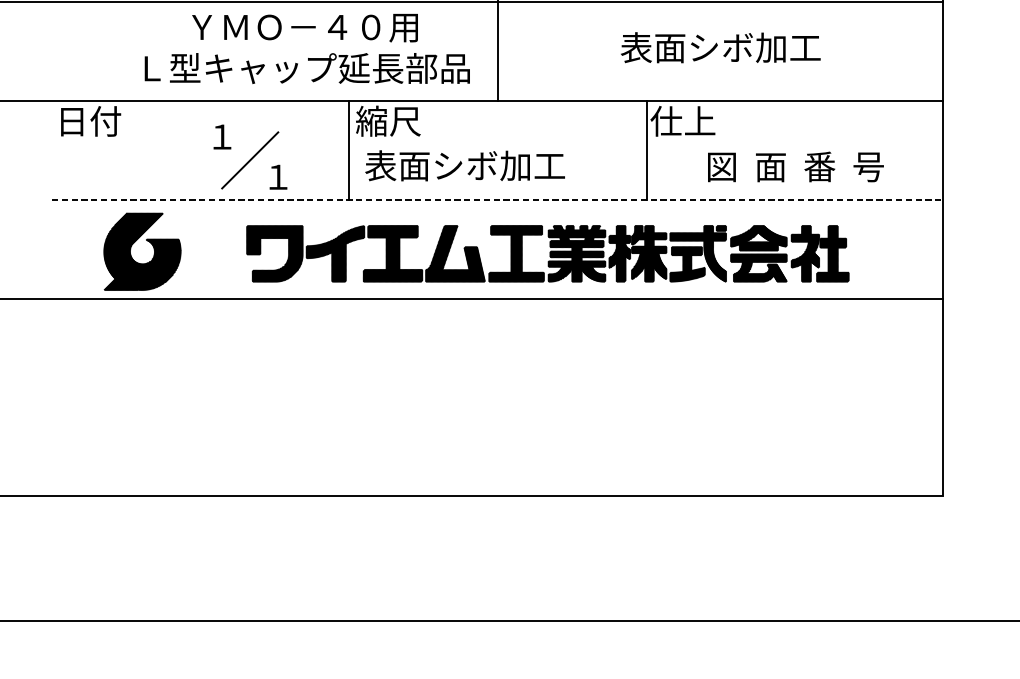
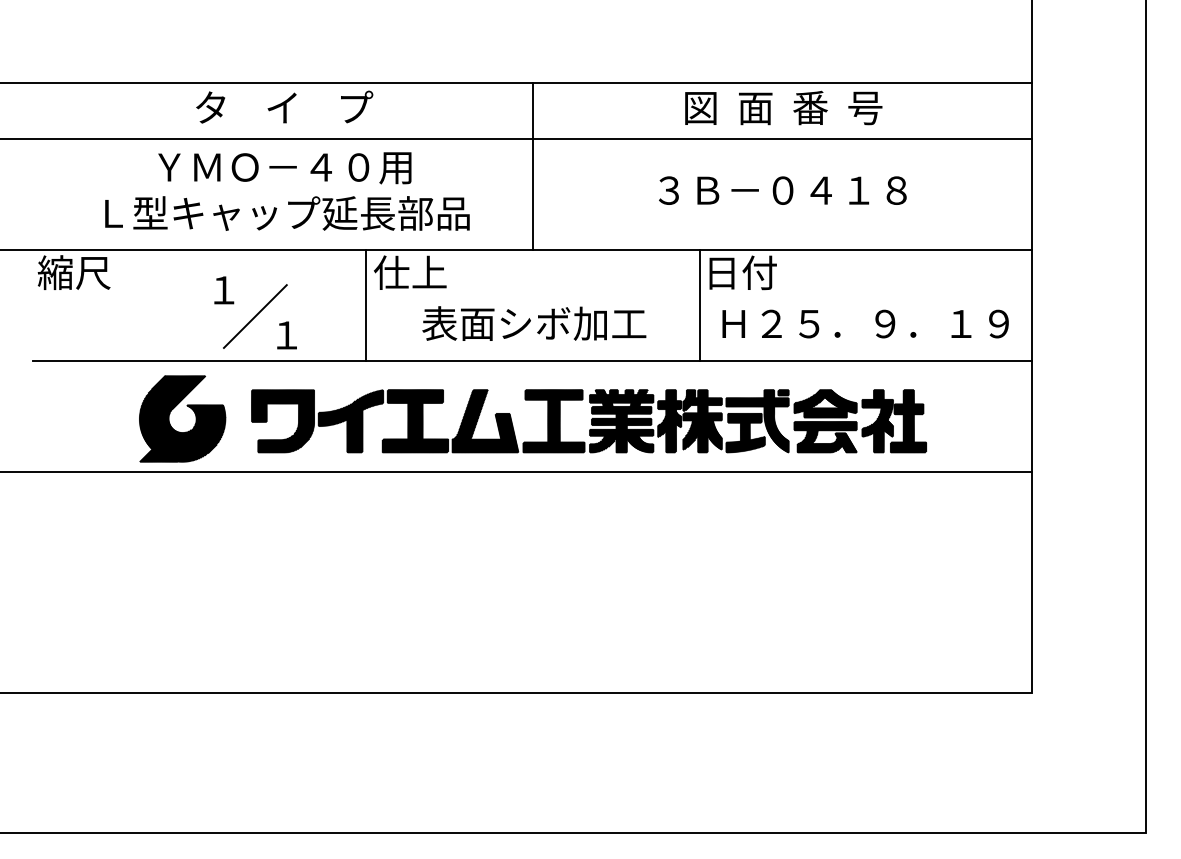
text: (720, 47) -> (782, 189), 表面シボ加工 -> ３Ｂ－０４１８
text: (307, 48) -> (287, 191), moved
text: (87, 121) -> (73, 272), 日付 -> 縮尺
text: (387, 121) -> (409, 272), 縮尺 -> 仕上
text: (682, 121) -> (740, 272), 仕上 -> 日付
text: (465, 165) -> (534, 323), moved
text: (794, 166) -> (865, 323), 図  面  番  号 -> Ｈ２５．９．１９
line: (497, 199) -> (532, 360), dashed -> solid
part: (147, 241) -> (188, 407), moved

